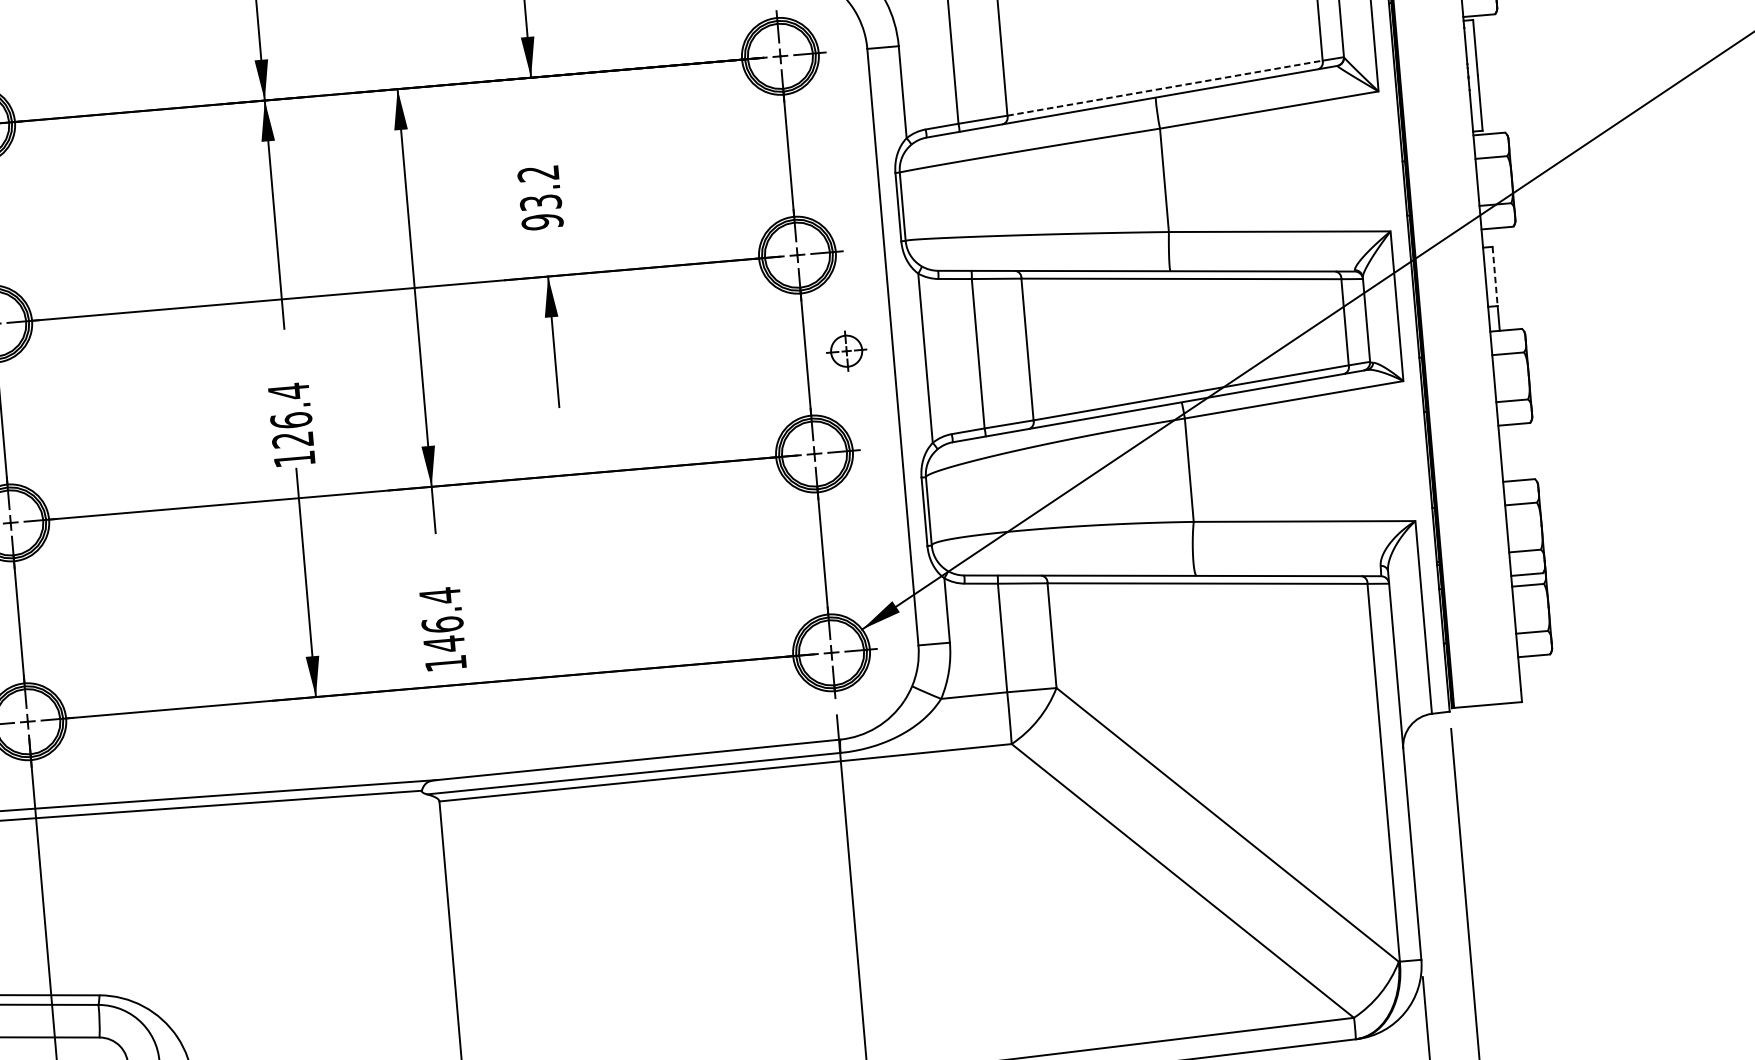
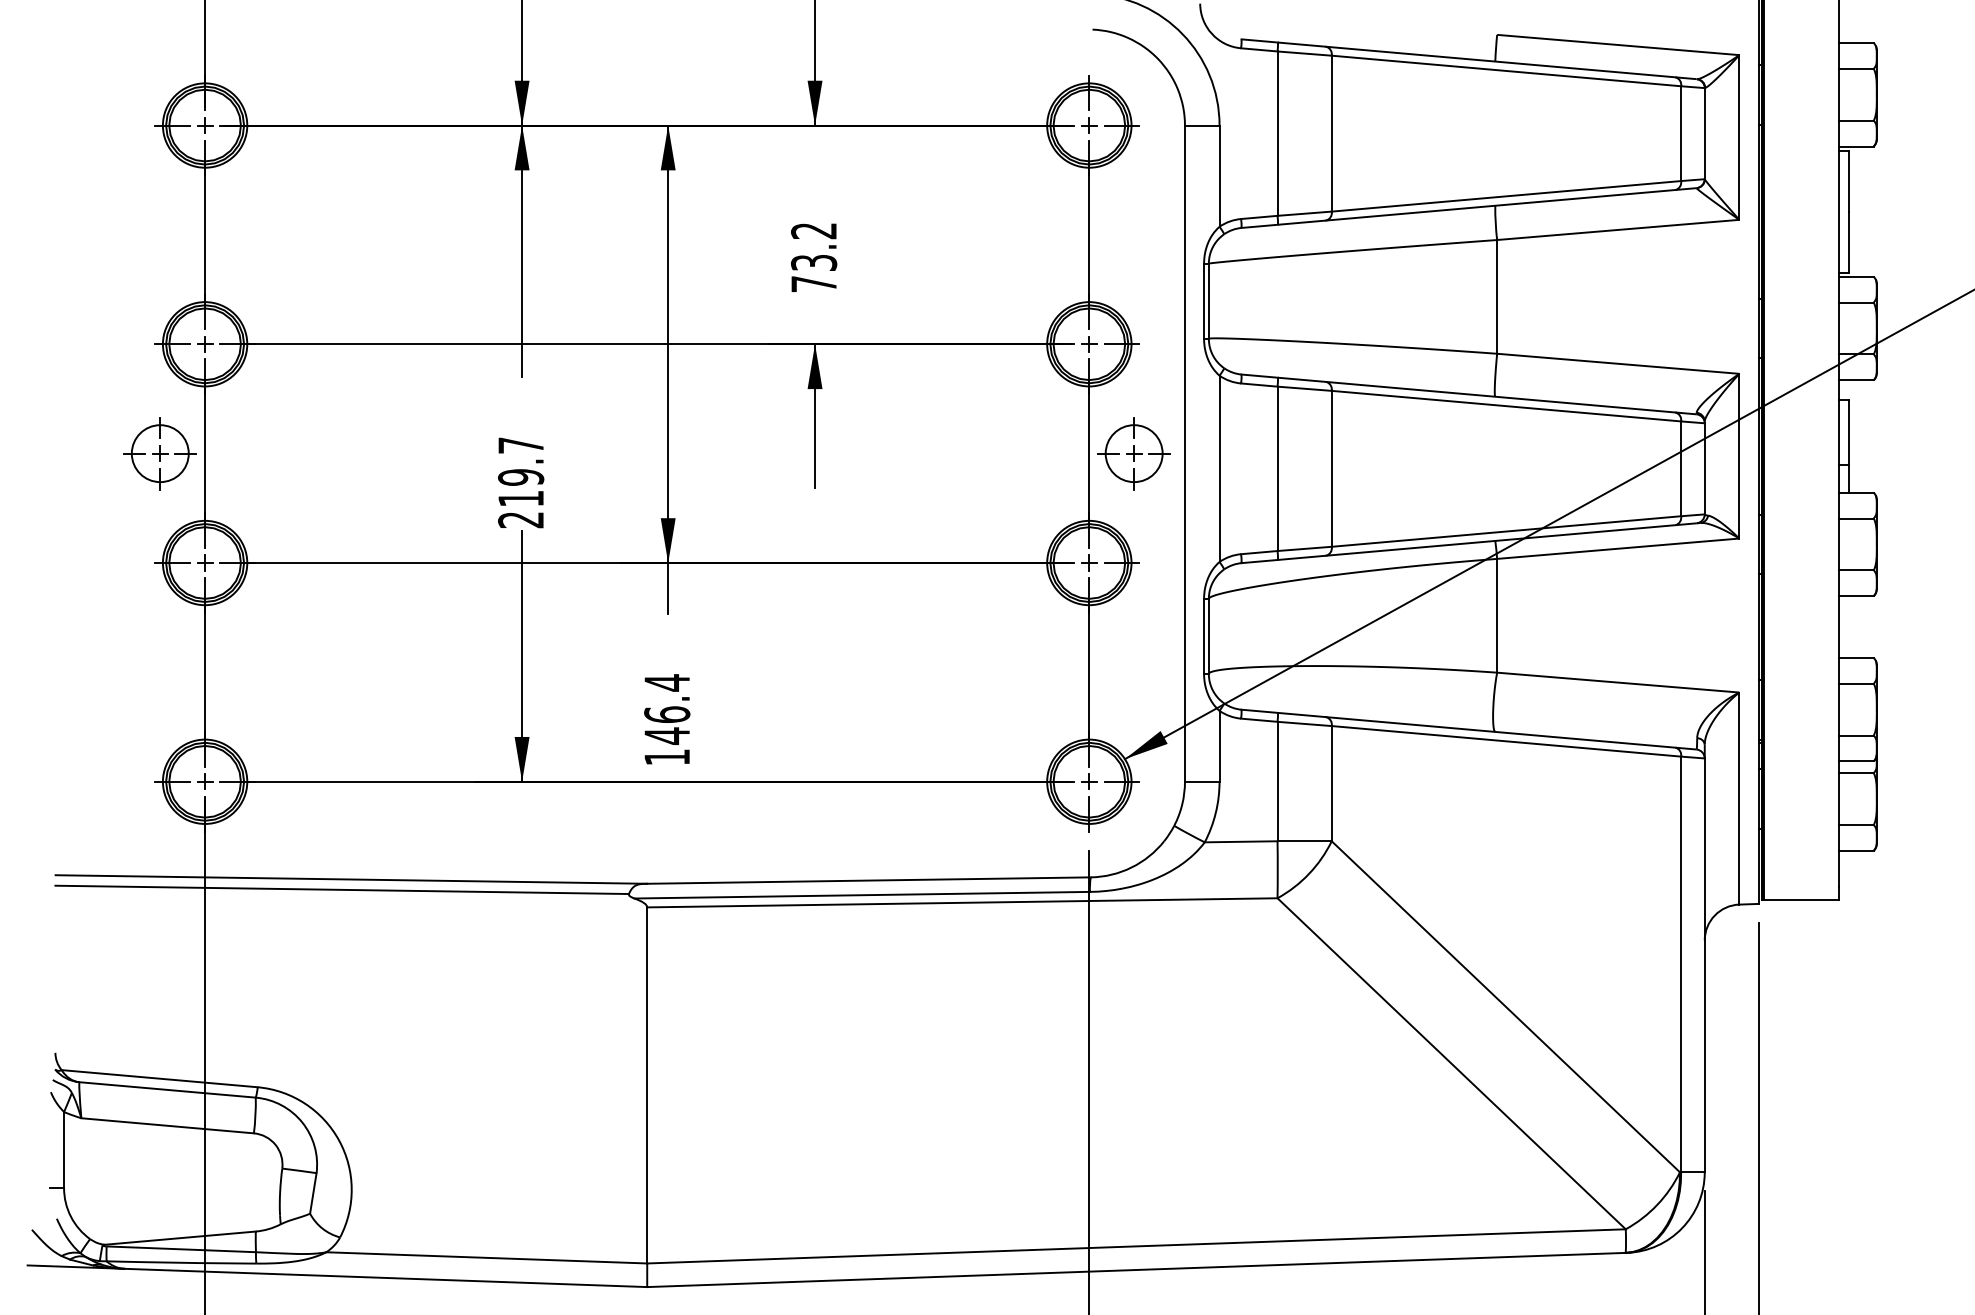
line: (1165, 88) -> (1506, 196), dashed -> solid
text: (542, 222) -> (813, 284), 93.2 -> 73.2
line: (1495, 276) -> (1849, 432), dashed -> solid
part: (846, 351) -> (1133, 453), size x1.67
text: (292, 425) -> (521, 482), 126.4 -> 219.7

